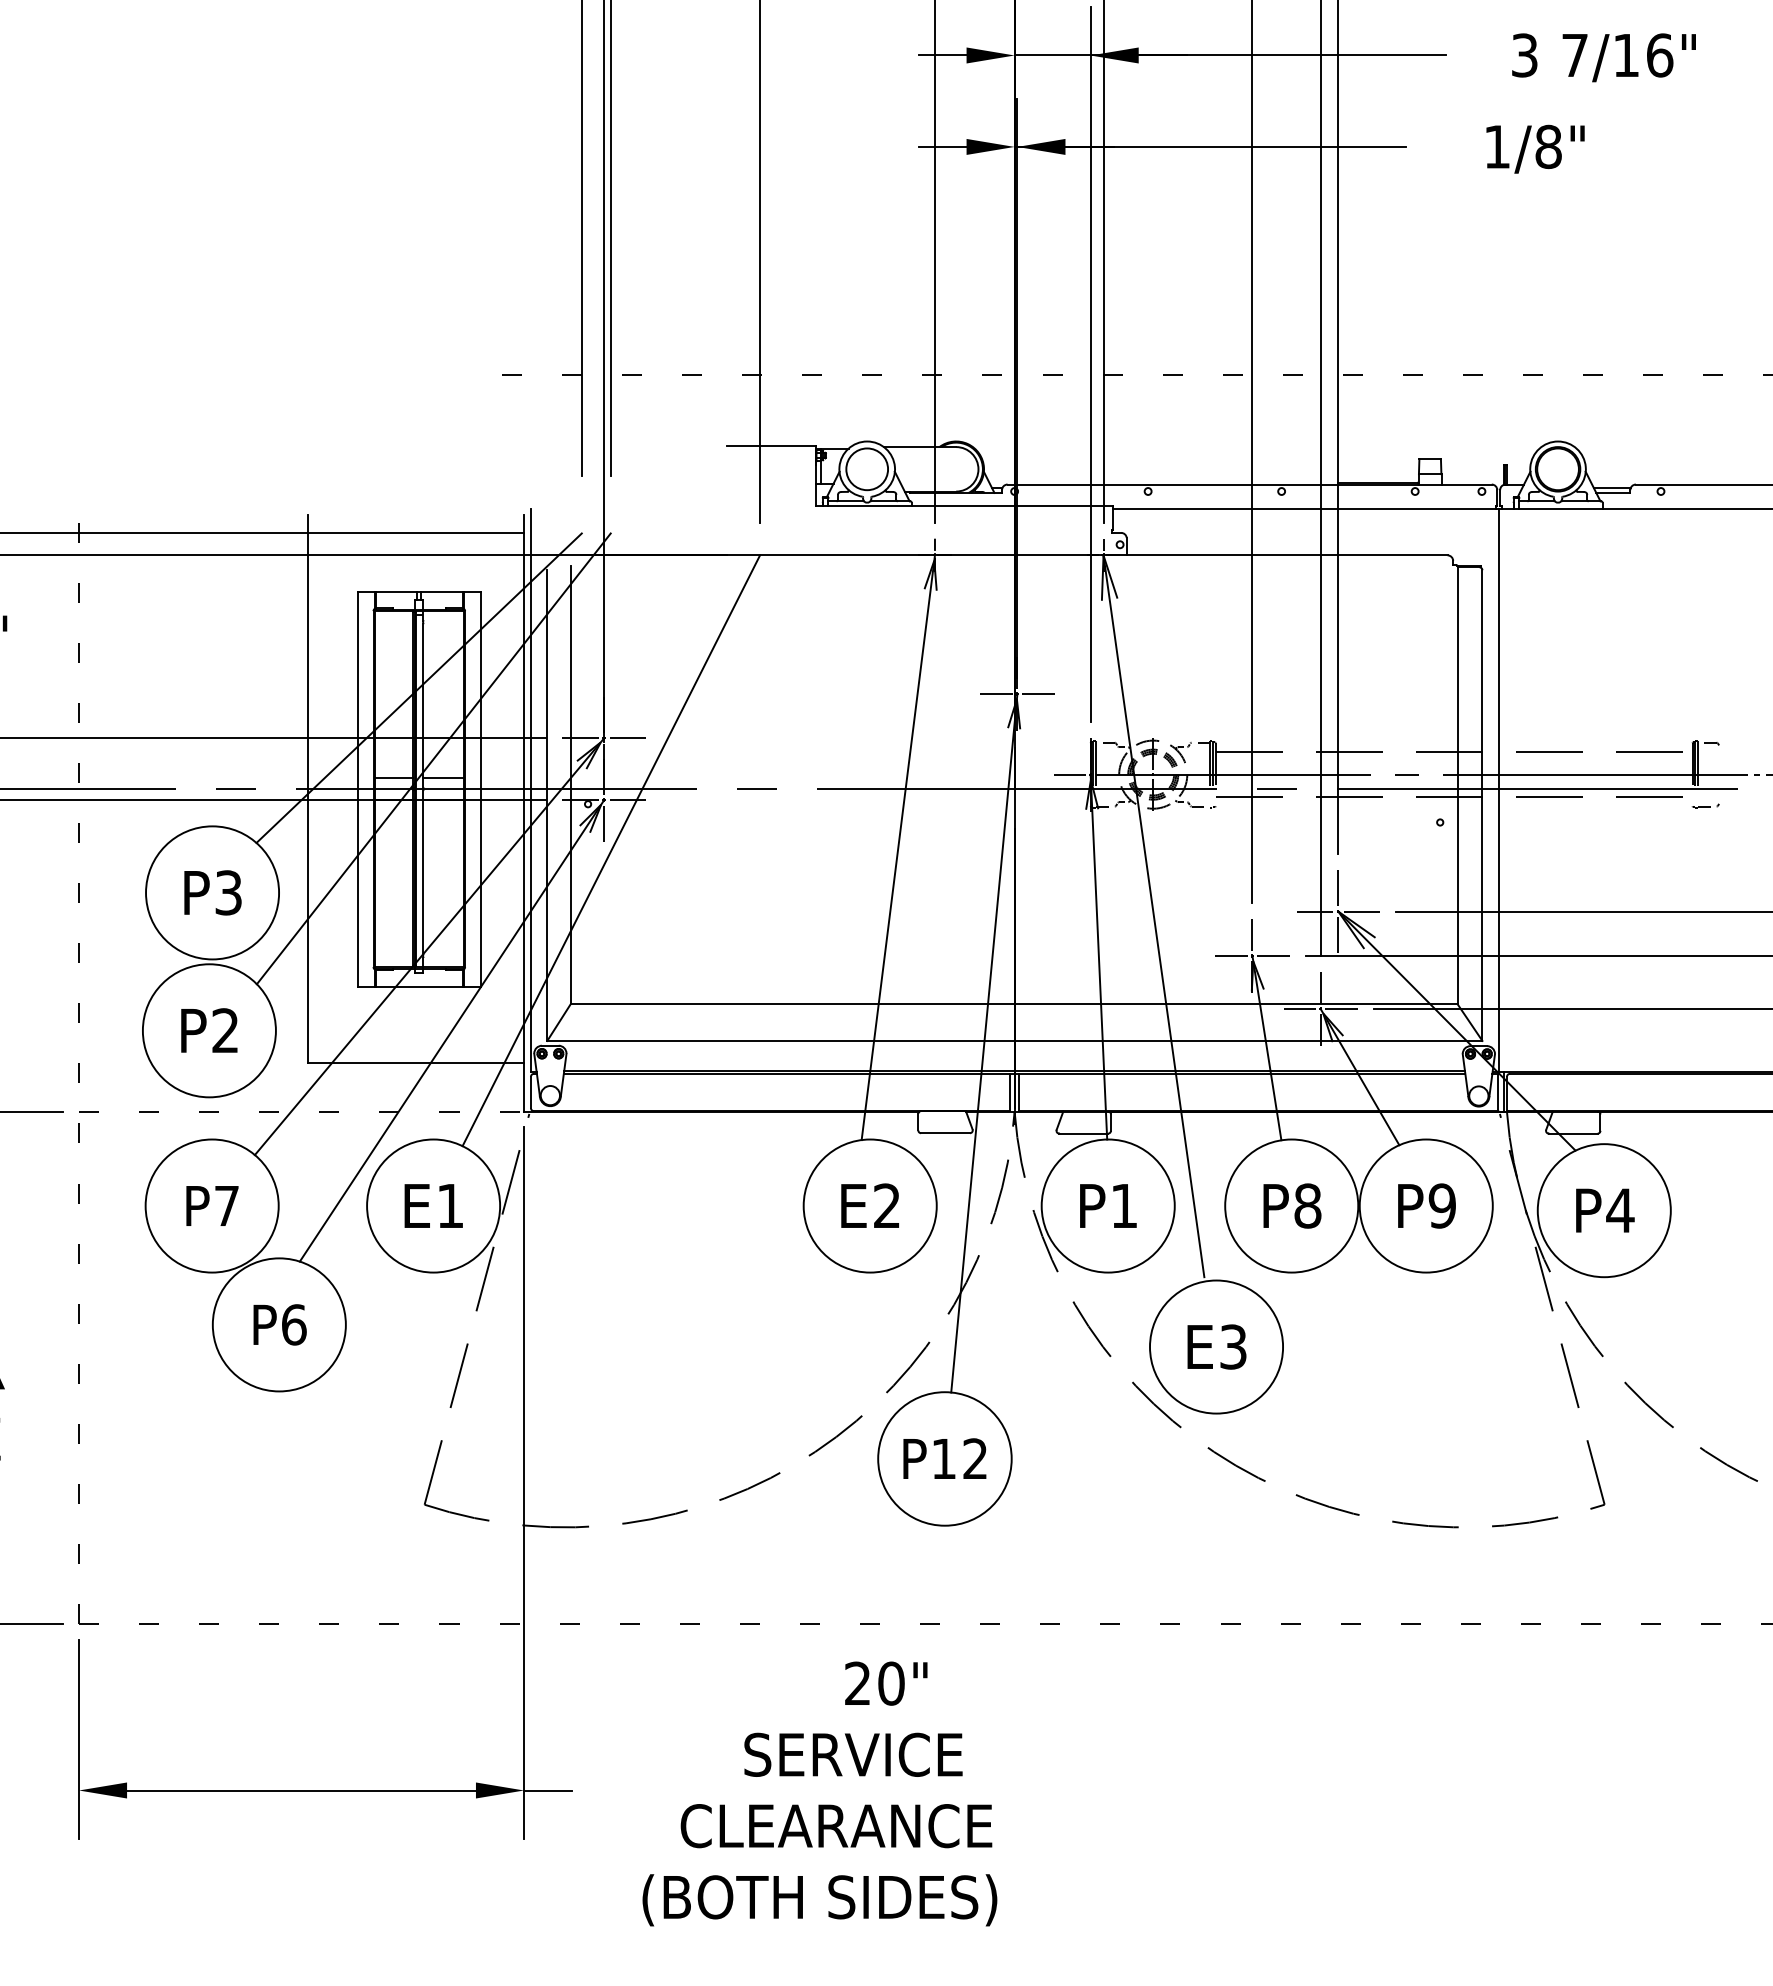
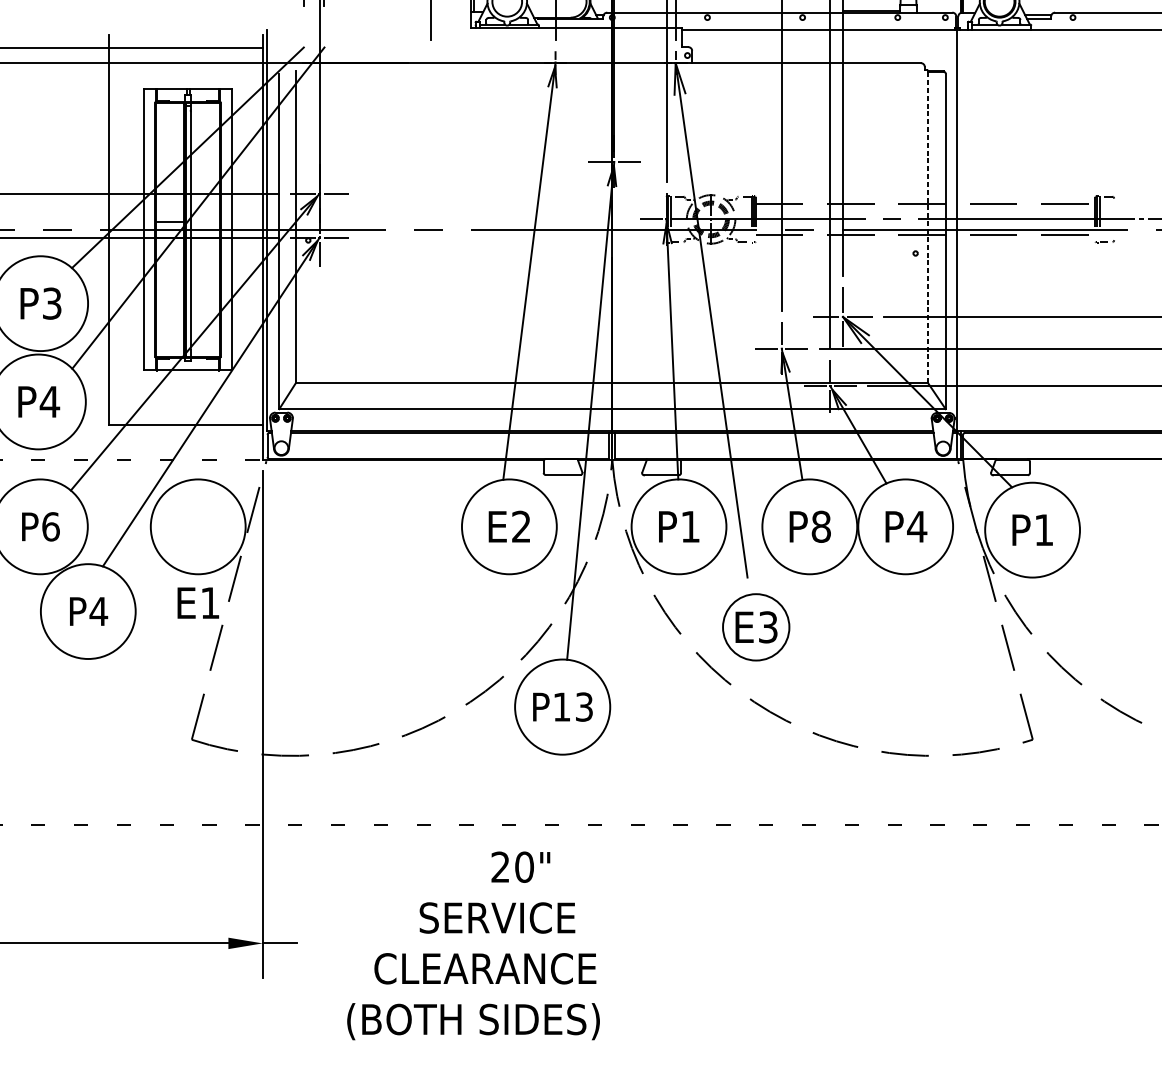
line: (443, 778) -> (205, 222), removed
line: (1457, 785) -> (927, 227), solid -> dashed
line: (611, 850) -> (325, 273), removed
text: (225, 1030) -> (49, 401), P2 -> P4
text: (226, 1205) -> (50, 526), P7 -> P6
text: (433, 1205) -> (198, 602), moved
text: (1442, 1205) -> (917, 526), P9 -> P4
text: (1620, 1210) -> (1044, 530), P4 -> P1
text: (294, 1324) -> (99, 611), P6 -> P4
circle: (1216, 1346) -> (756, 626), size x0.7
text: (975, 1458) -> (584, 706), P12 -> P13

